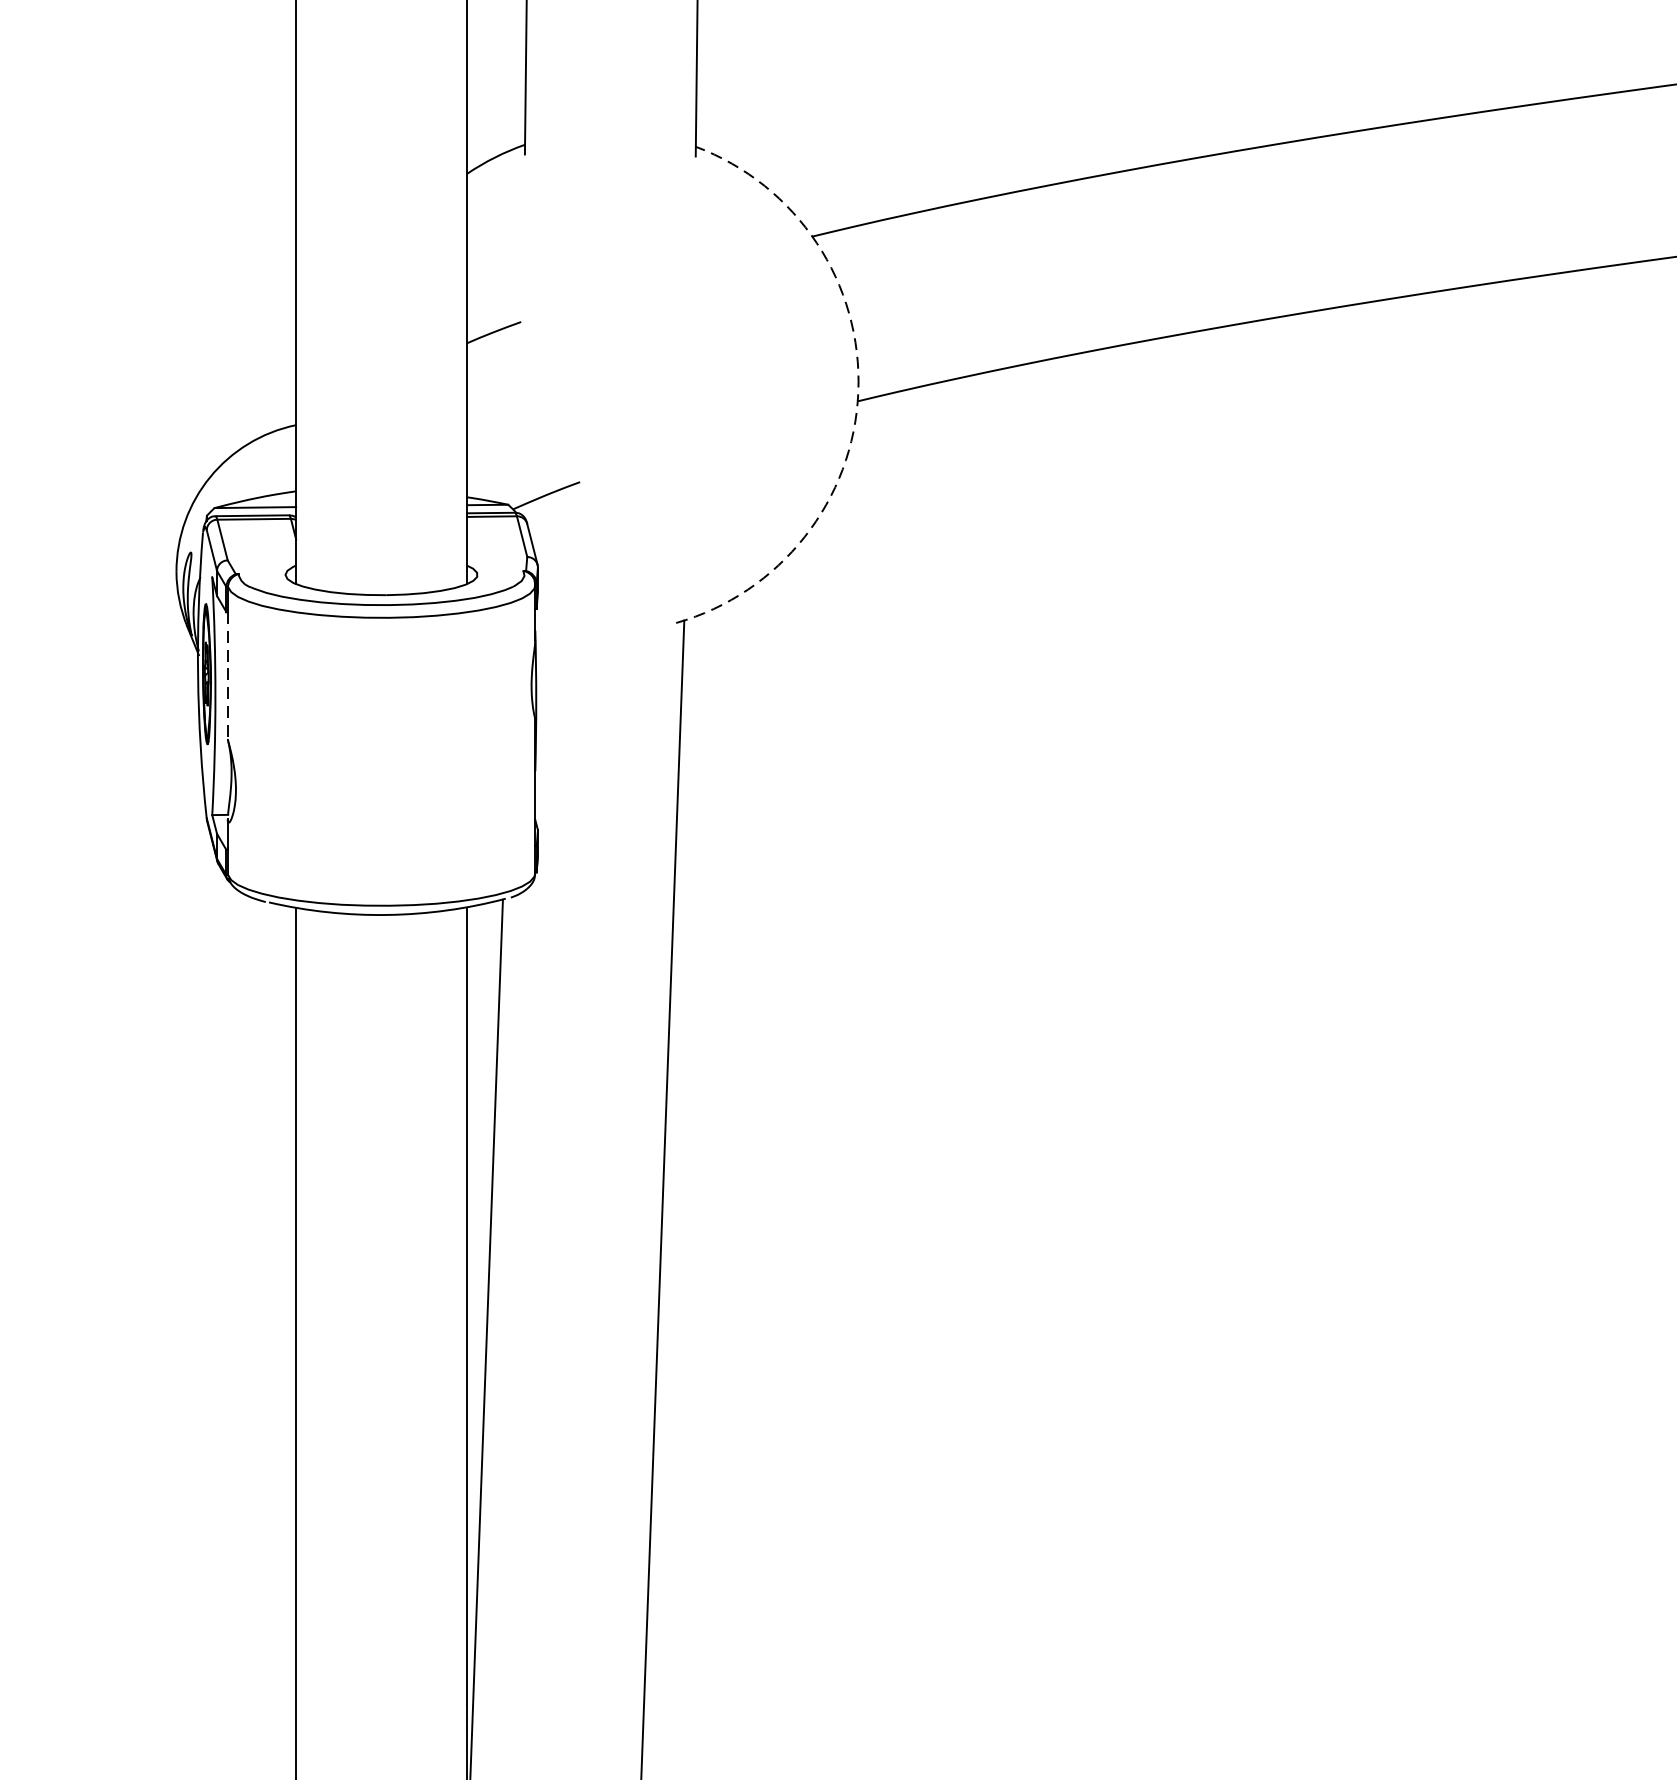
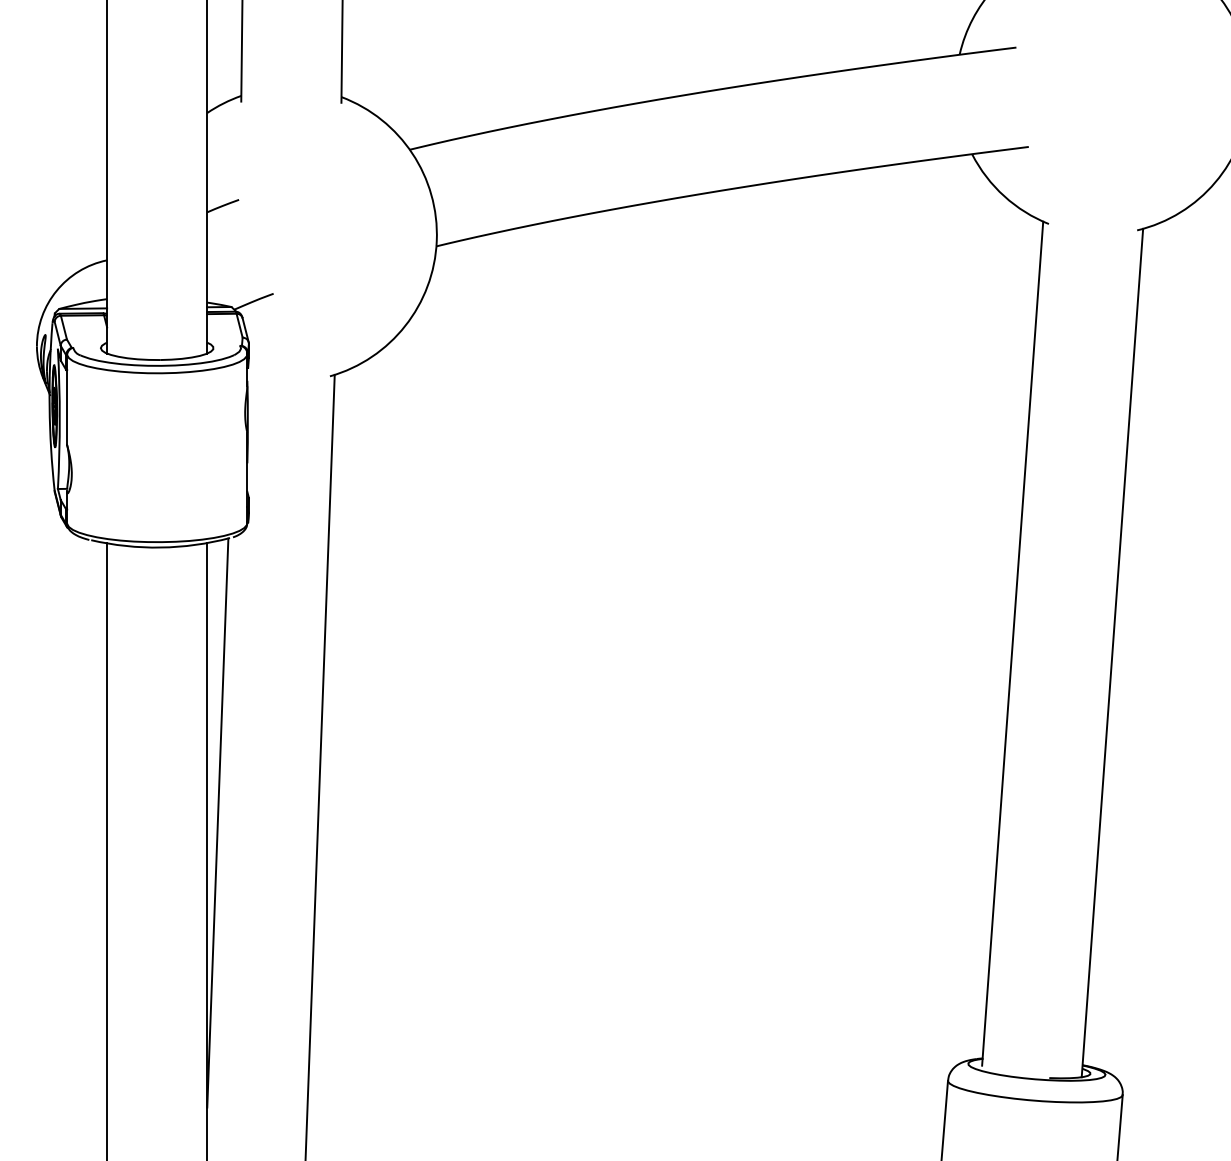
arc: (857, 391) -> (436, 240), dashed -> solid
line: (228, 676) -> (67, 407), dashed -> solid

